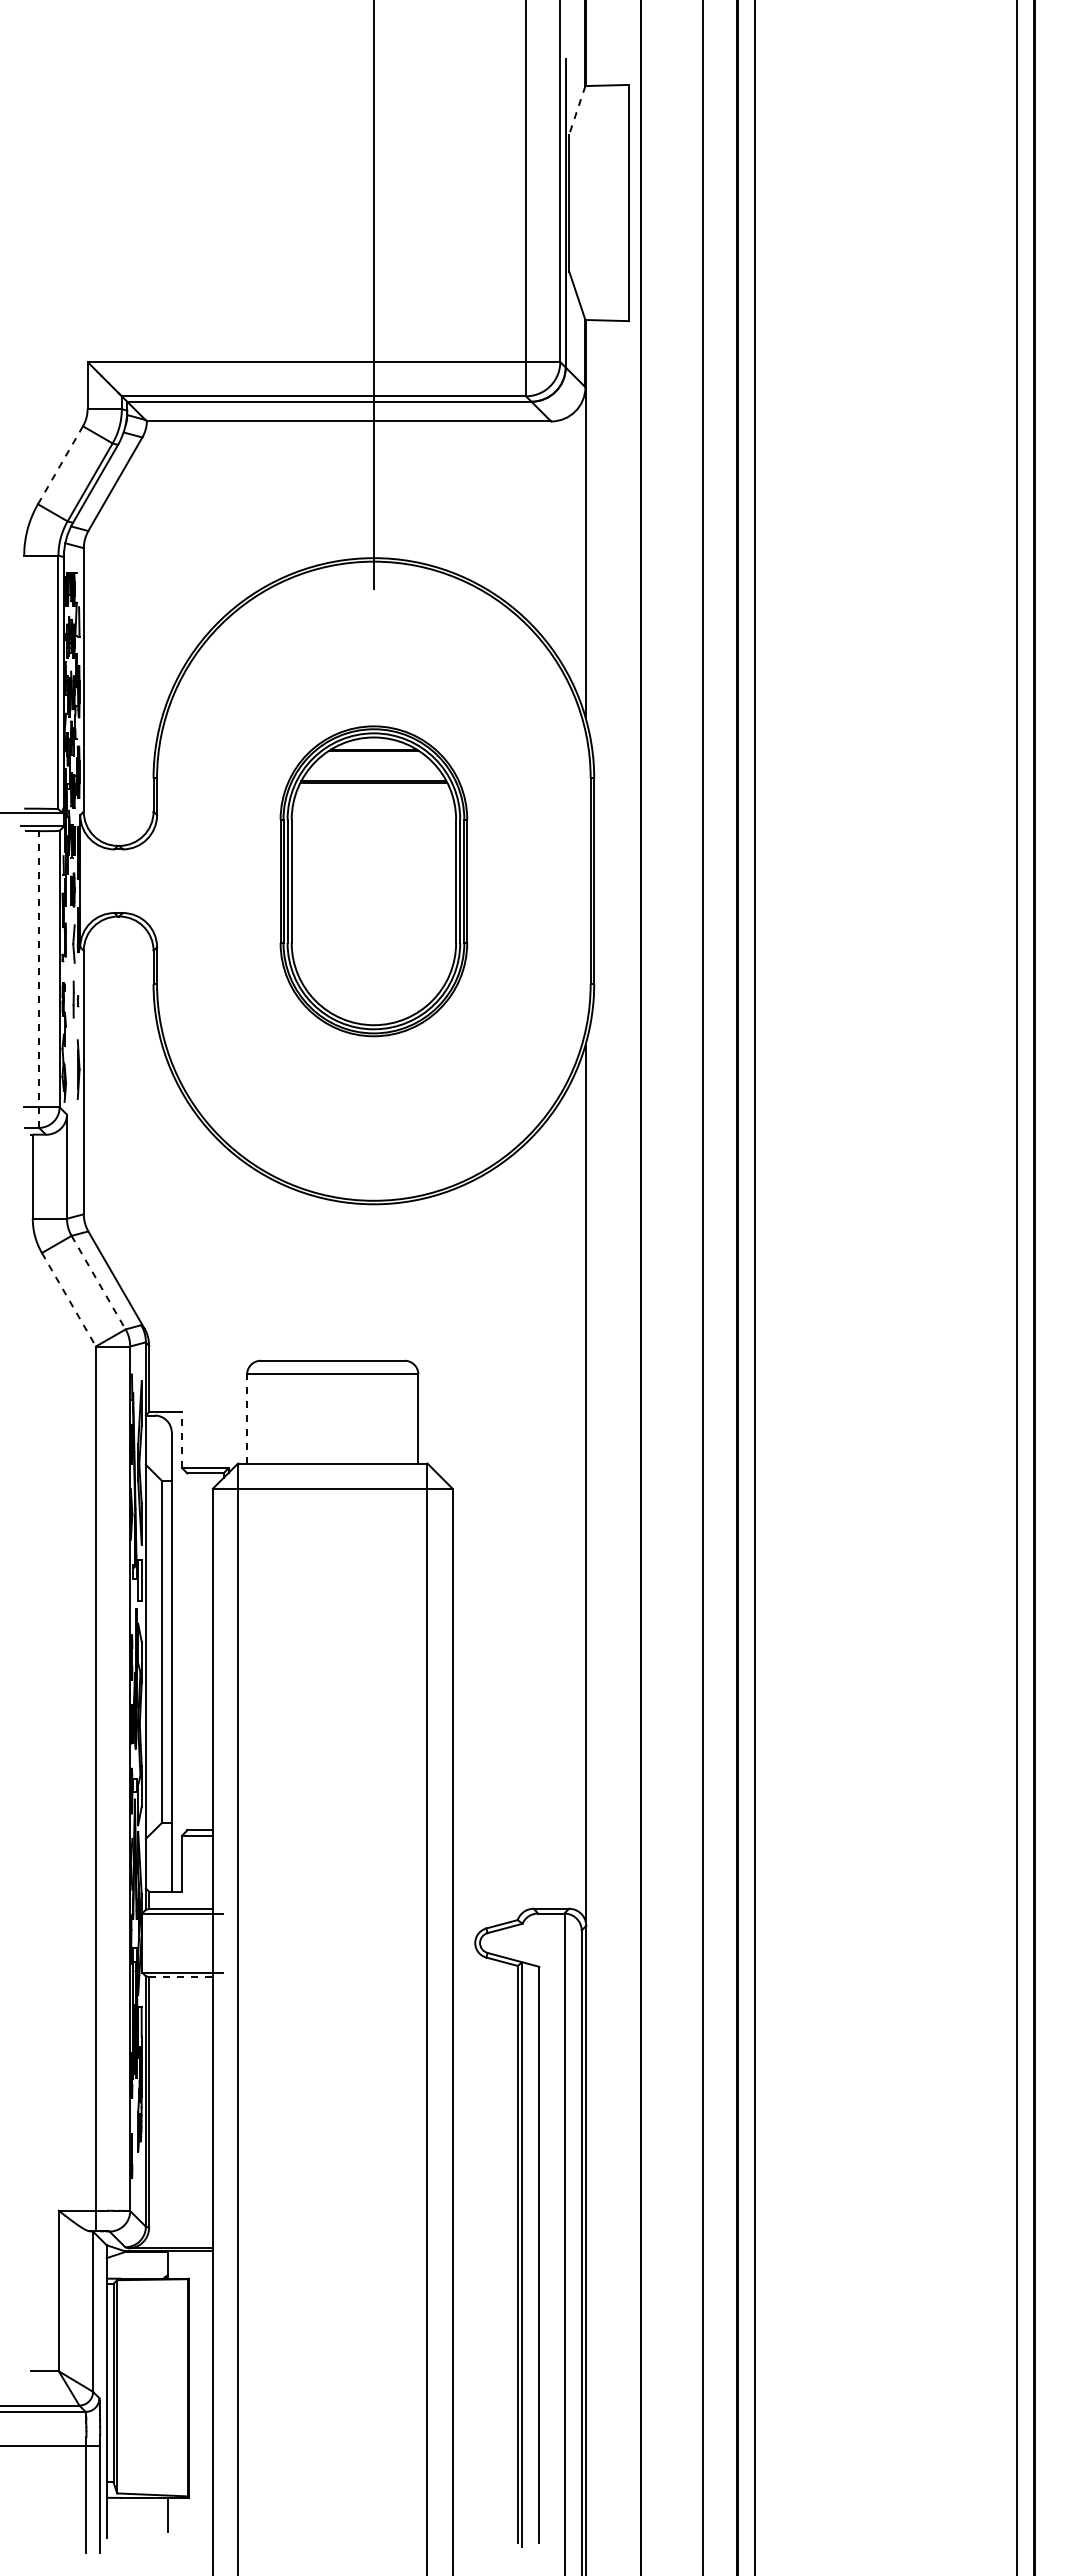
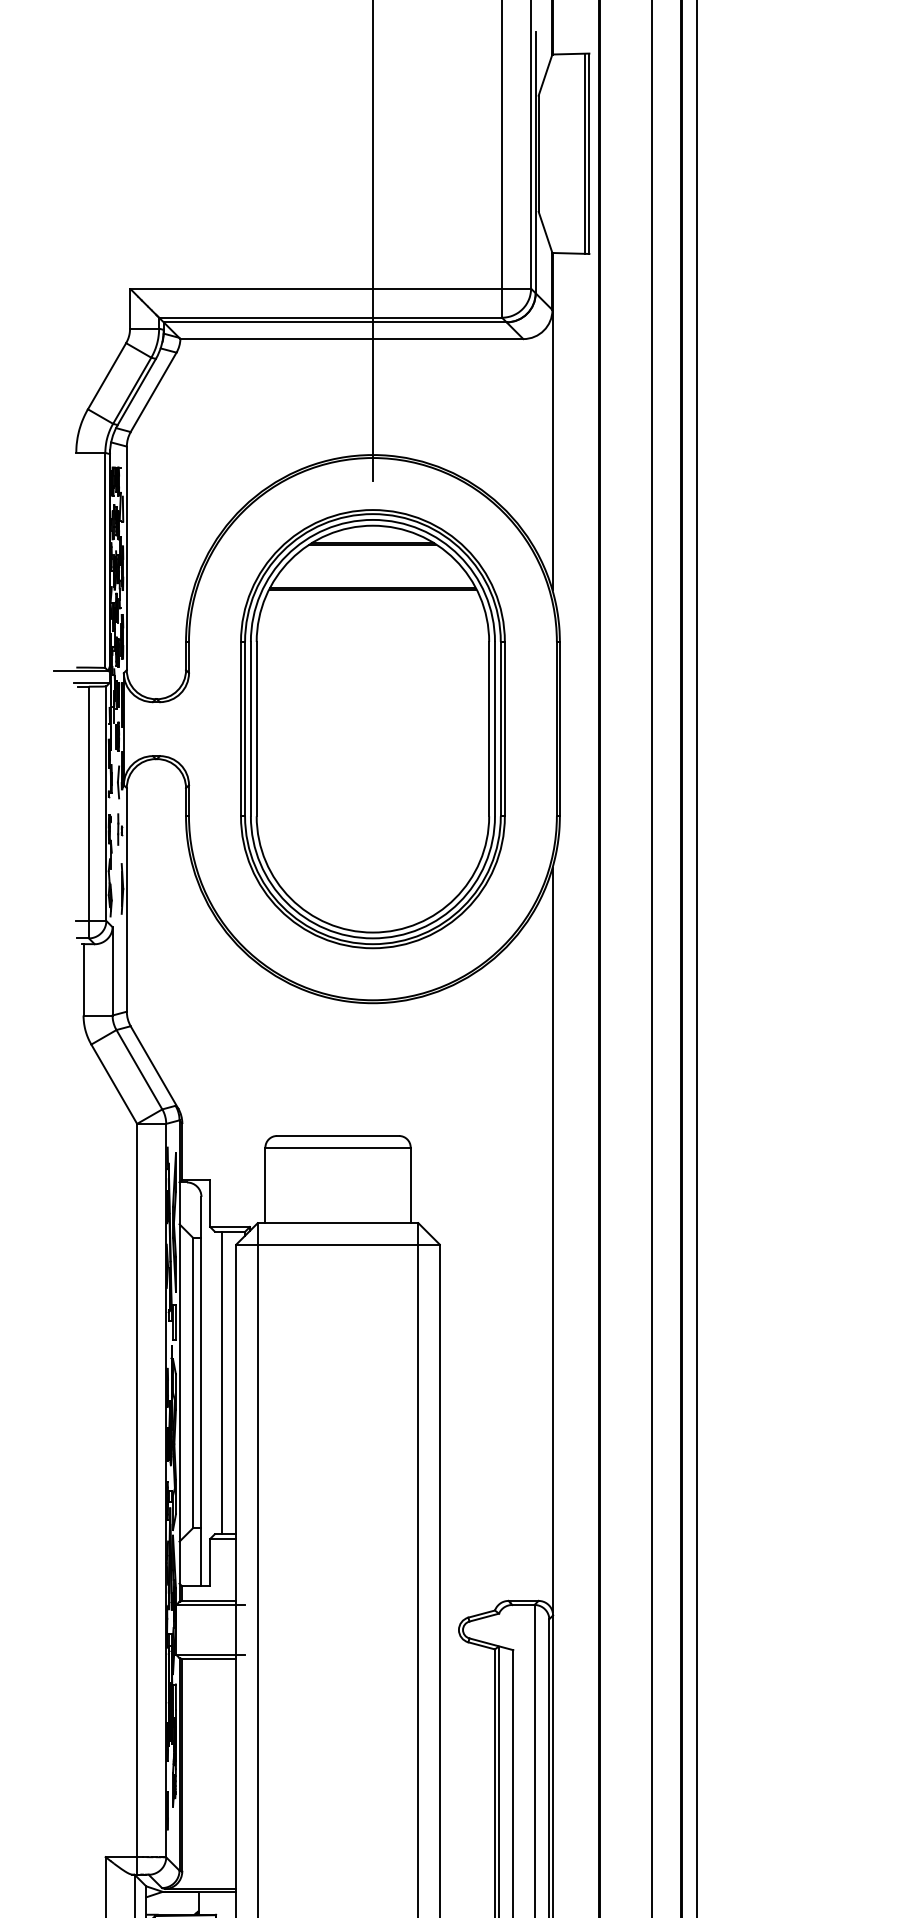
line: (577, 110) -> (545, 75), dashed -> solid
line: (623, 202) -> (584, 153), added
line: (60, 464) -> (107, 375), dashed -> solid
part: (373, 881) -> (372, 729), size x1.67
line: (39, 979) -> (89, 812), dashed -> solid
line: (98, 1283) -> (139, 1070), dashed -> solid
line: (68, 1299) -> (113, 1084), dashed -> solid
line: (247, 1419) -> (265, 1185), dashed -> solid
line: (182, 1440) -> (210, 1203), dashed -> solid
line: (195, 1651) -> (221, 1382), added
line: (180, 1977) -> (208, 1659), dashed -> solid

